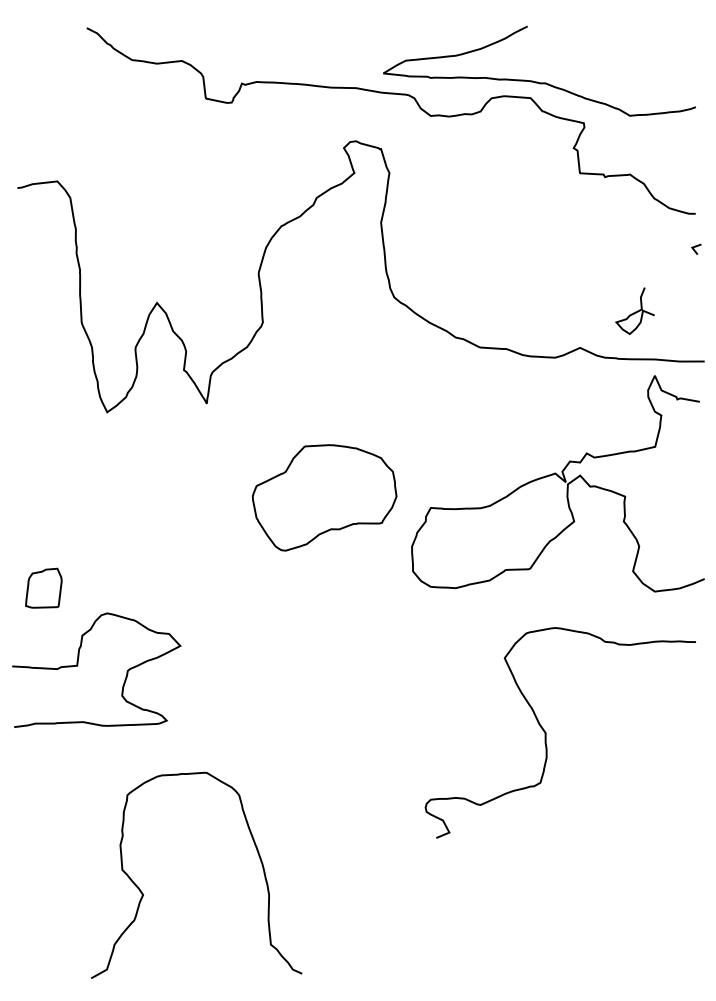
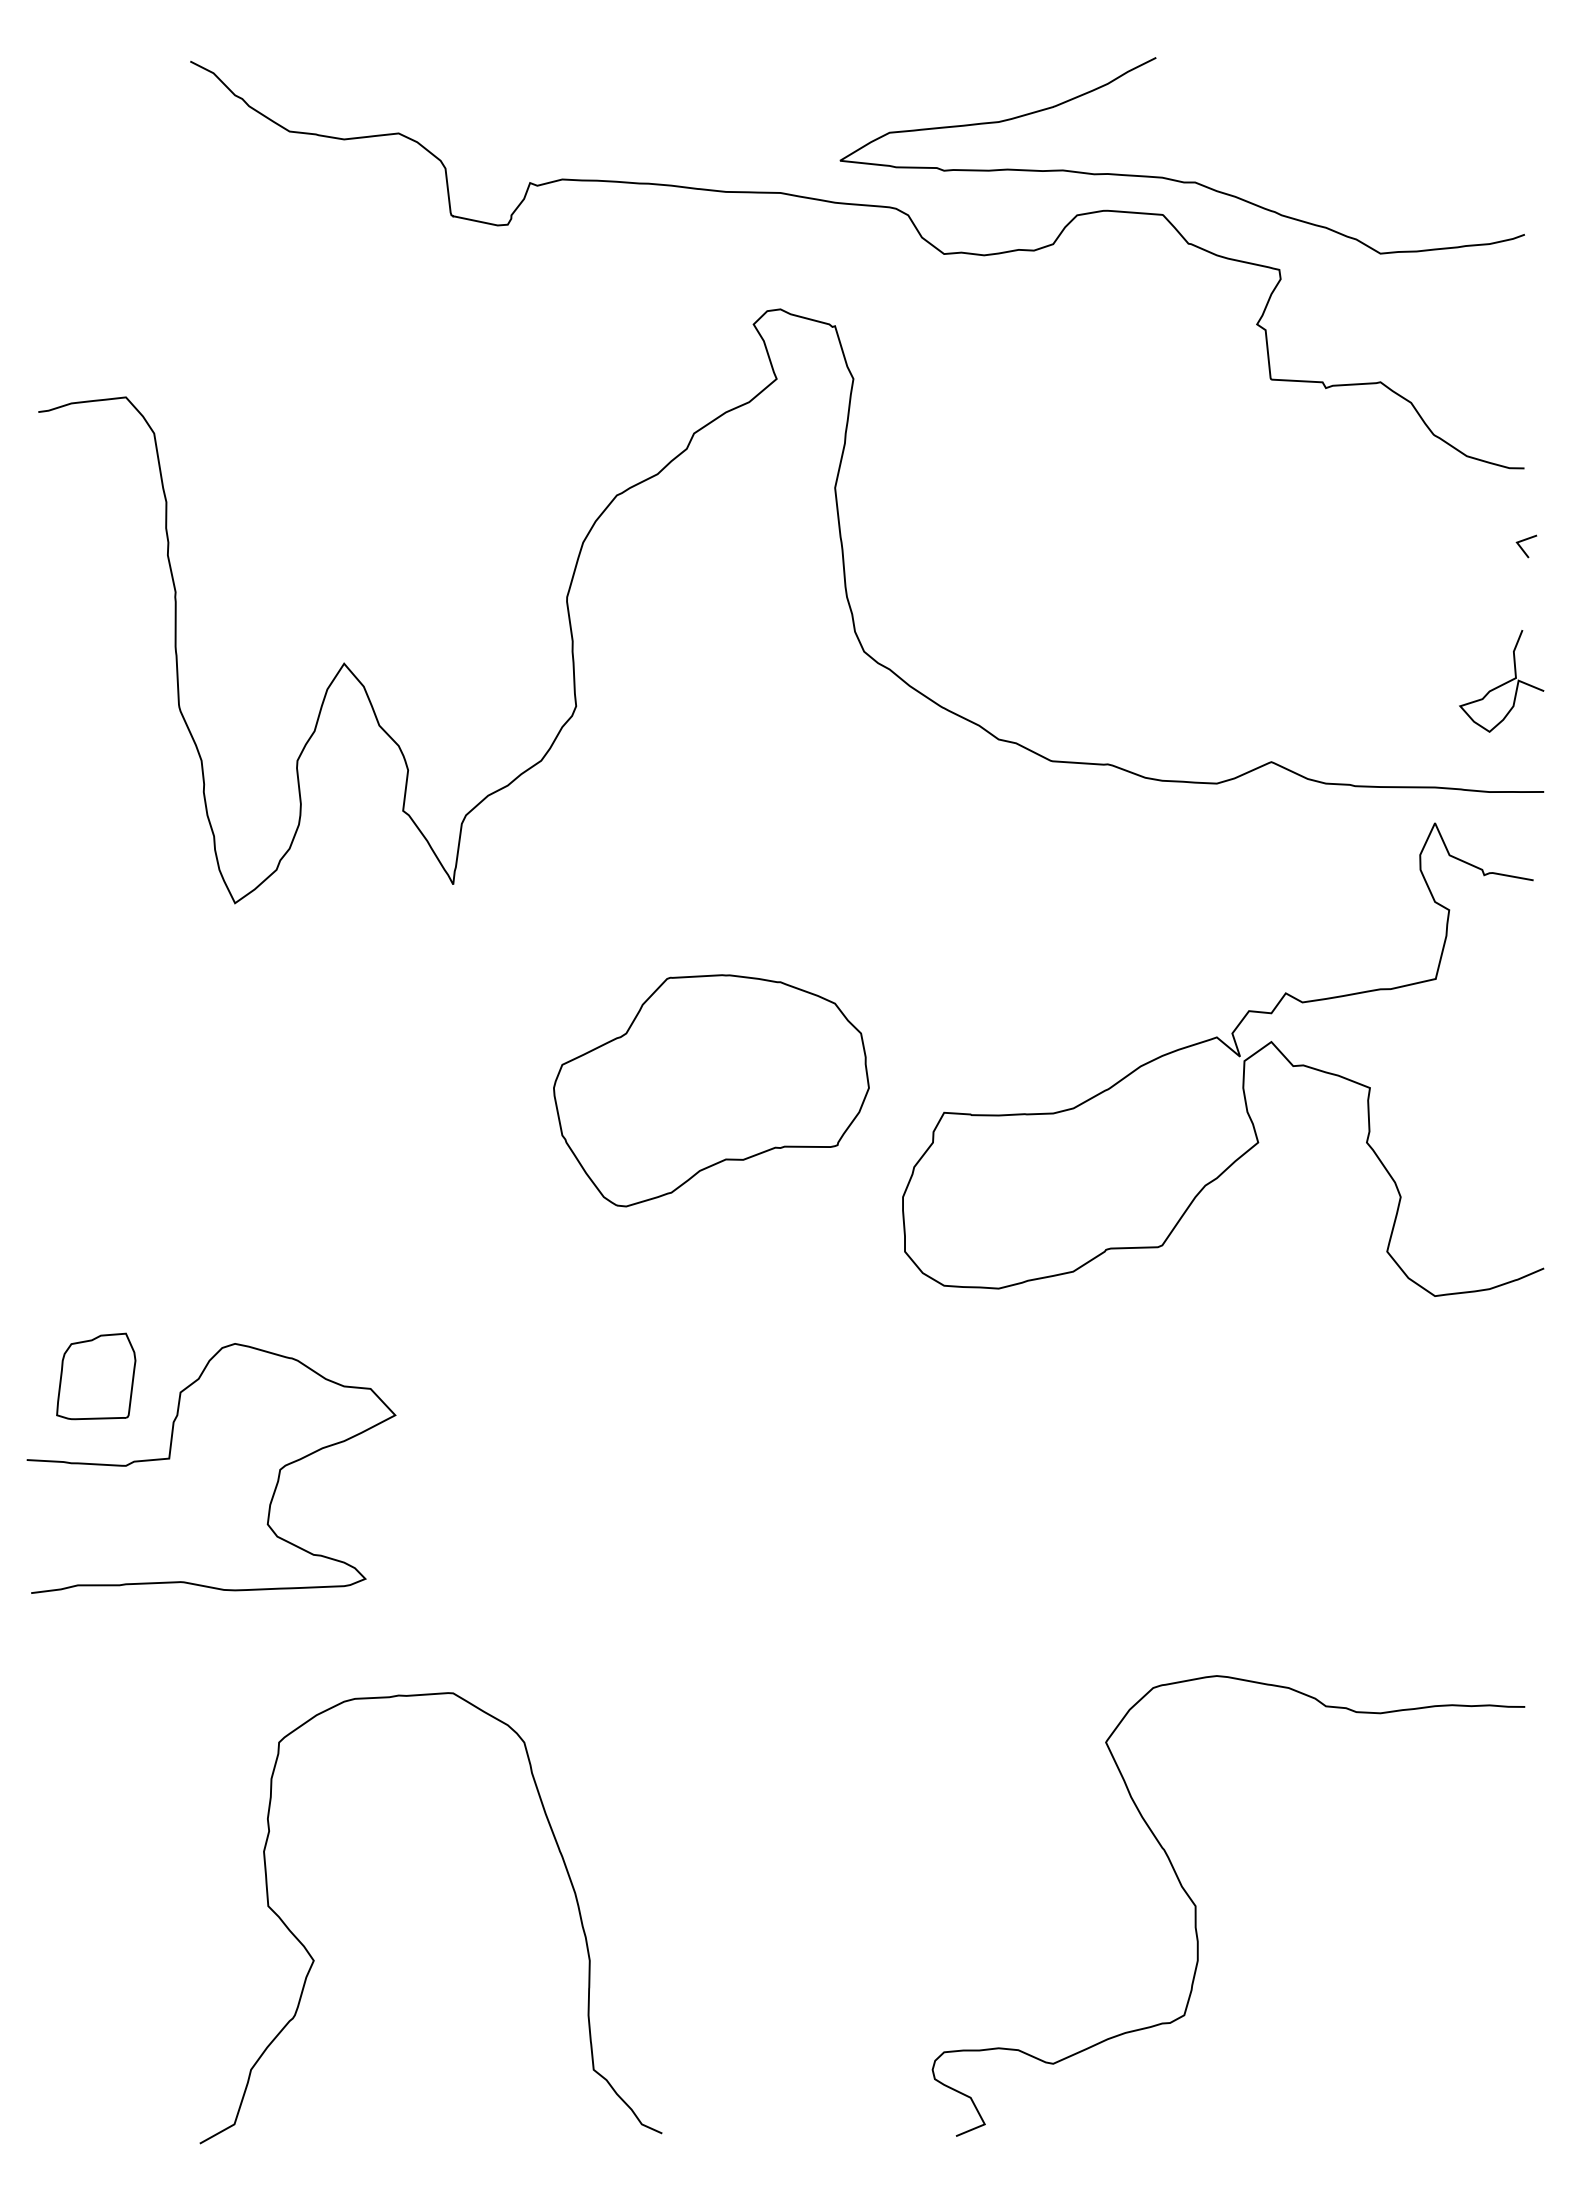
curve: (635, 311) -> (1502, 682), moved
part: (43, 587) -> (95, 1374), moved
curve: (546, 732) -> (1197, 1905), moved

